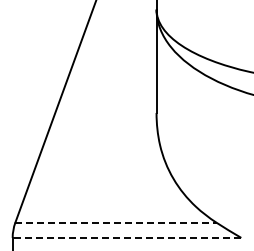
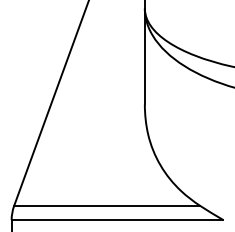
line: (115, 222) -> (106, 205), dashed -> solid
line: (126, 237) -> (117, 219), dashed -> solid

